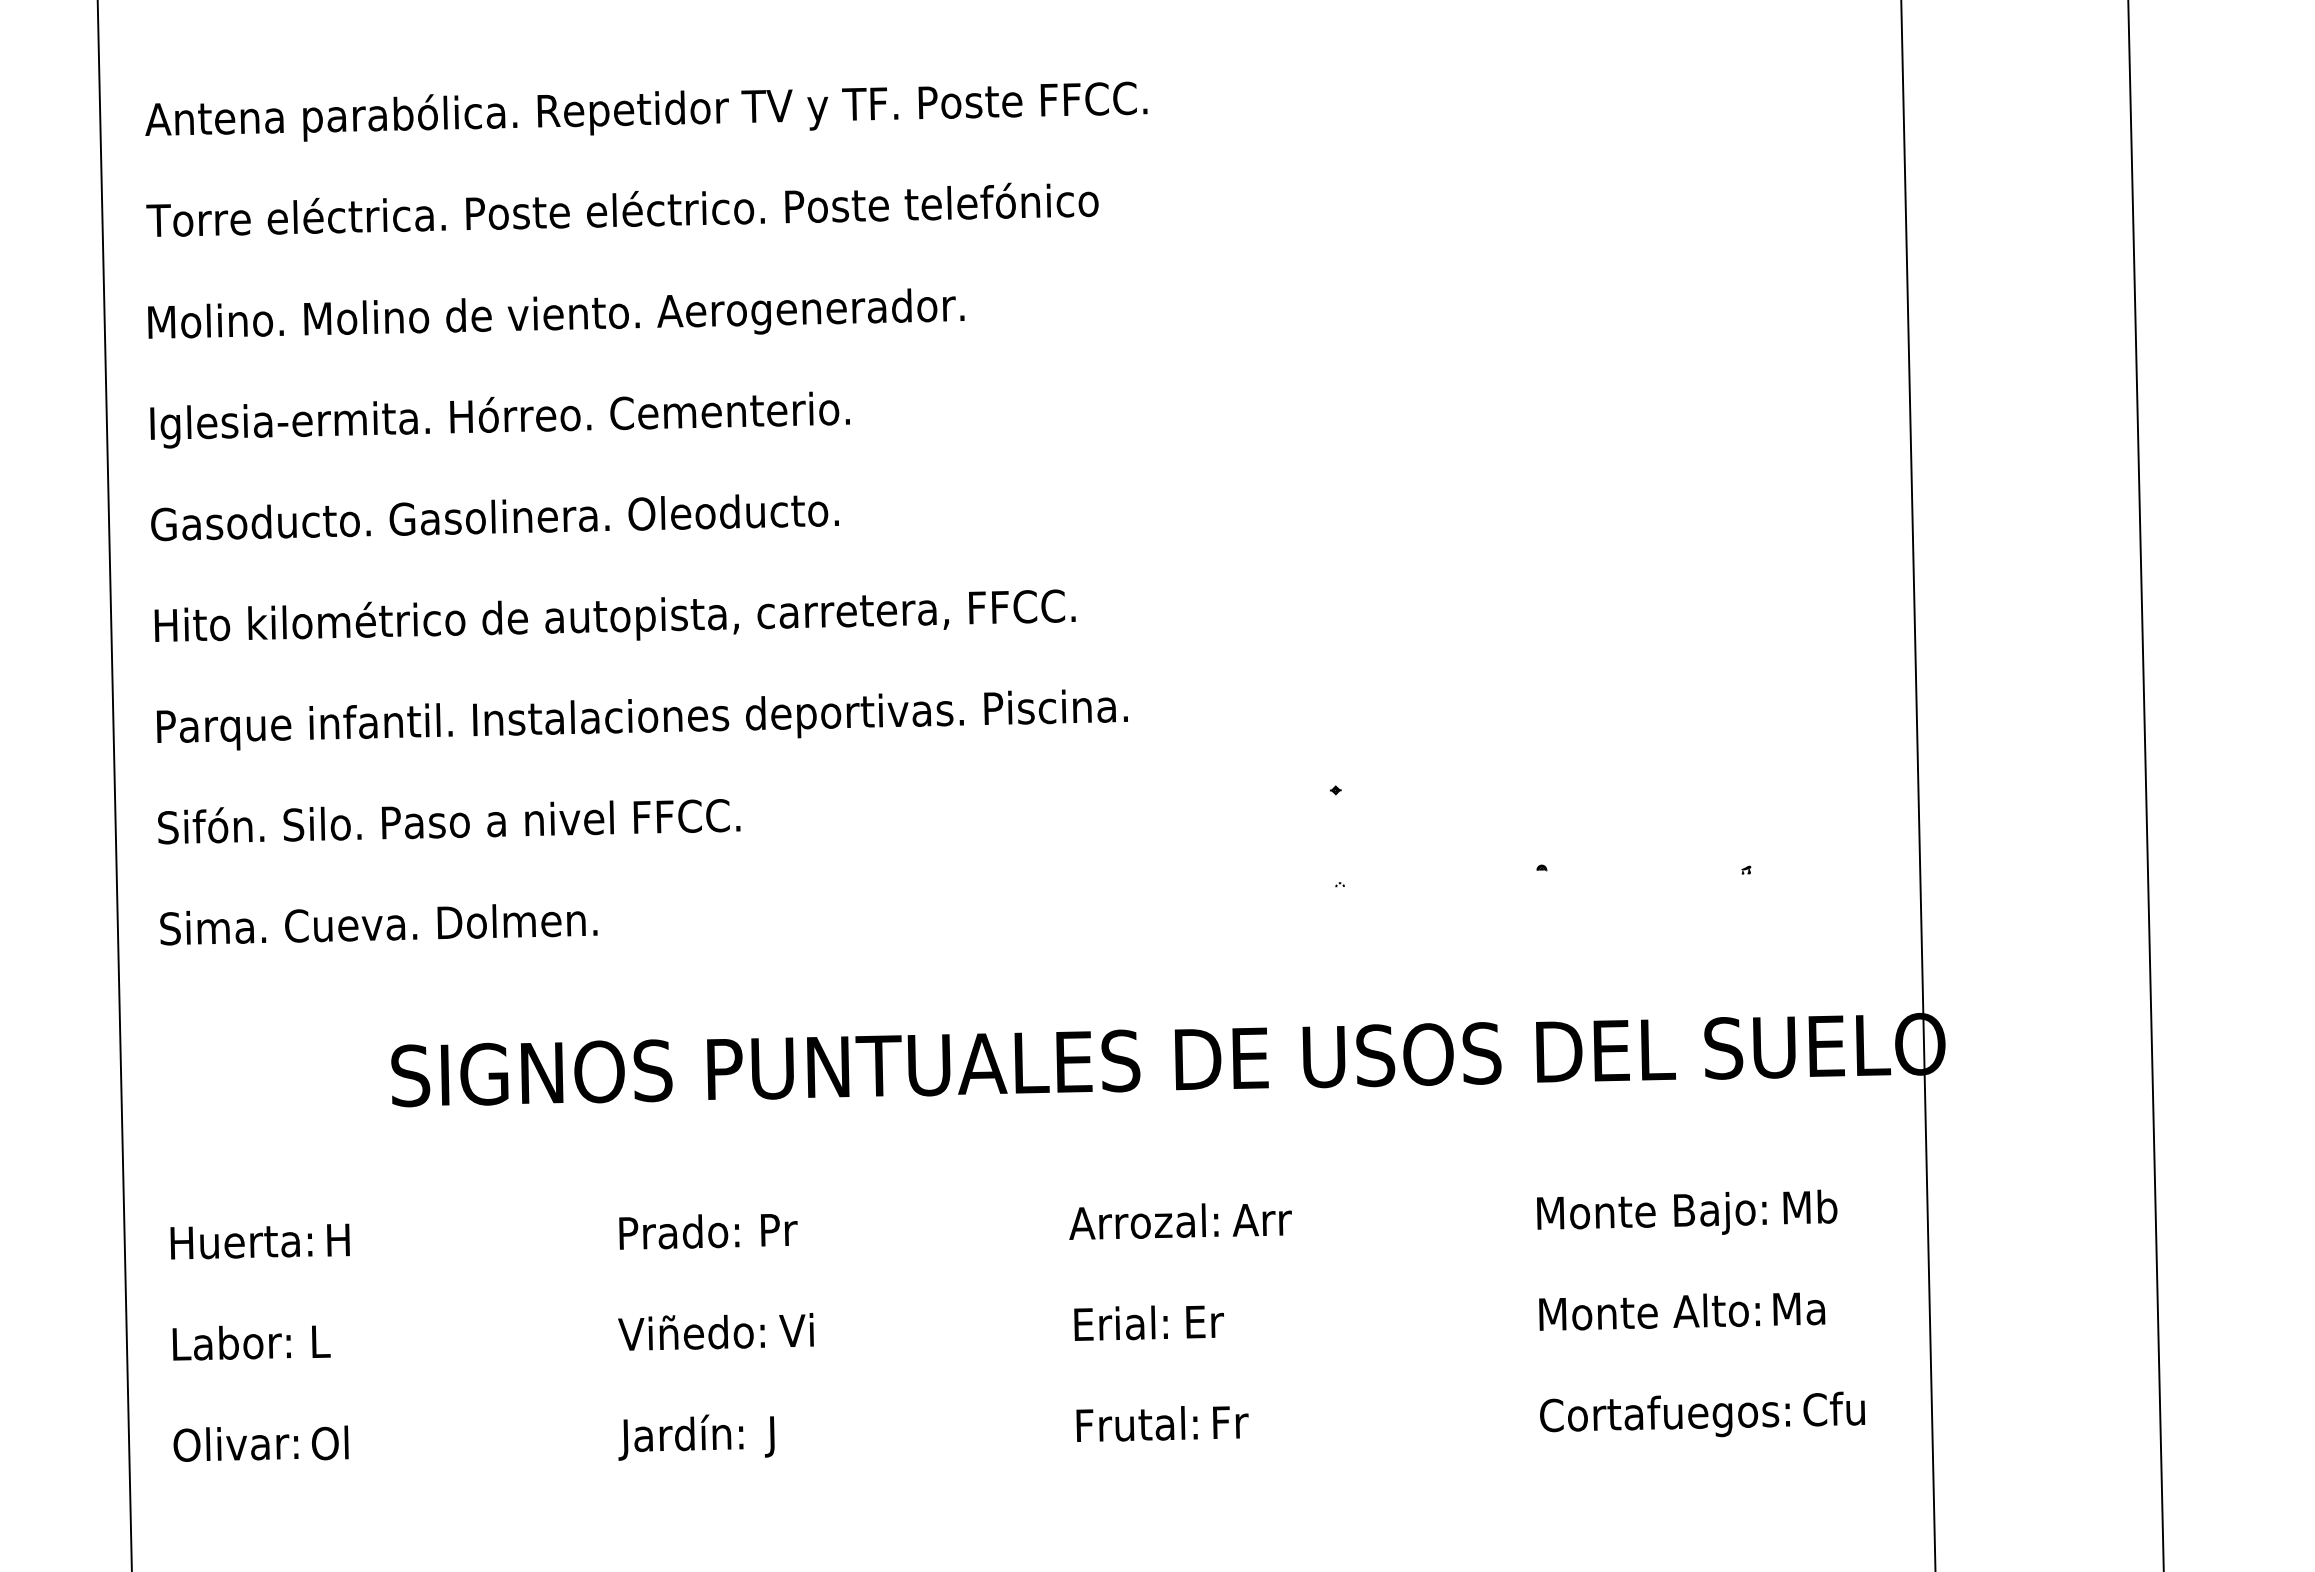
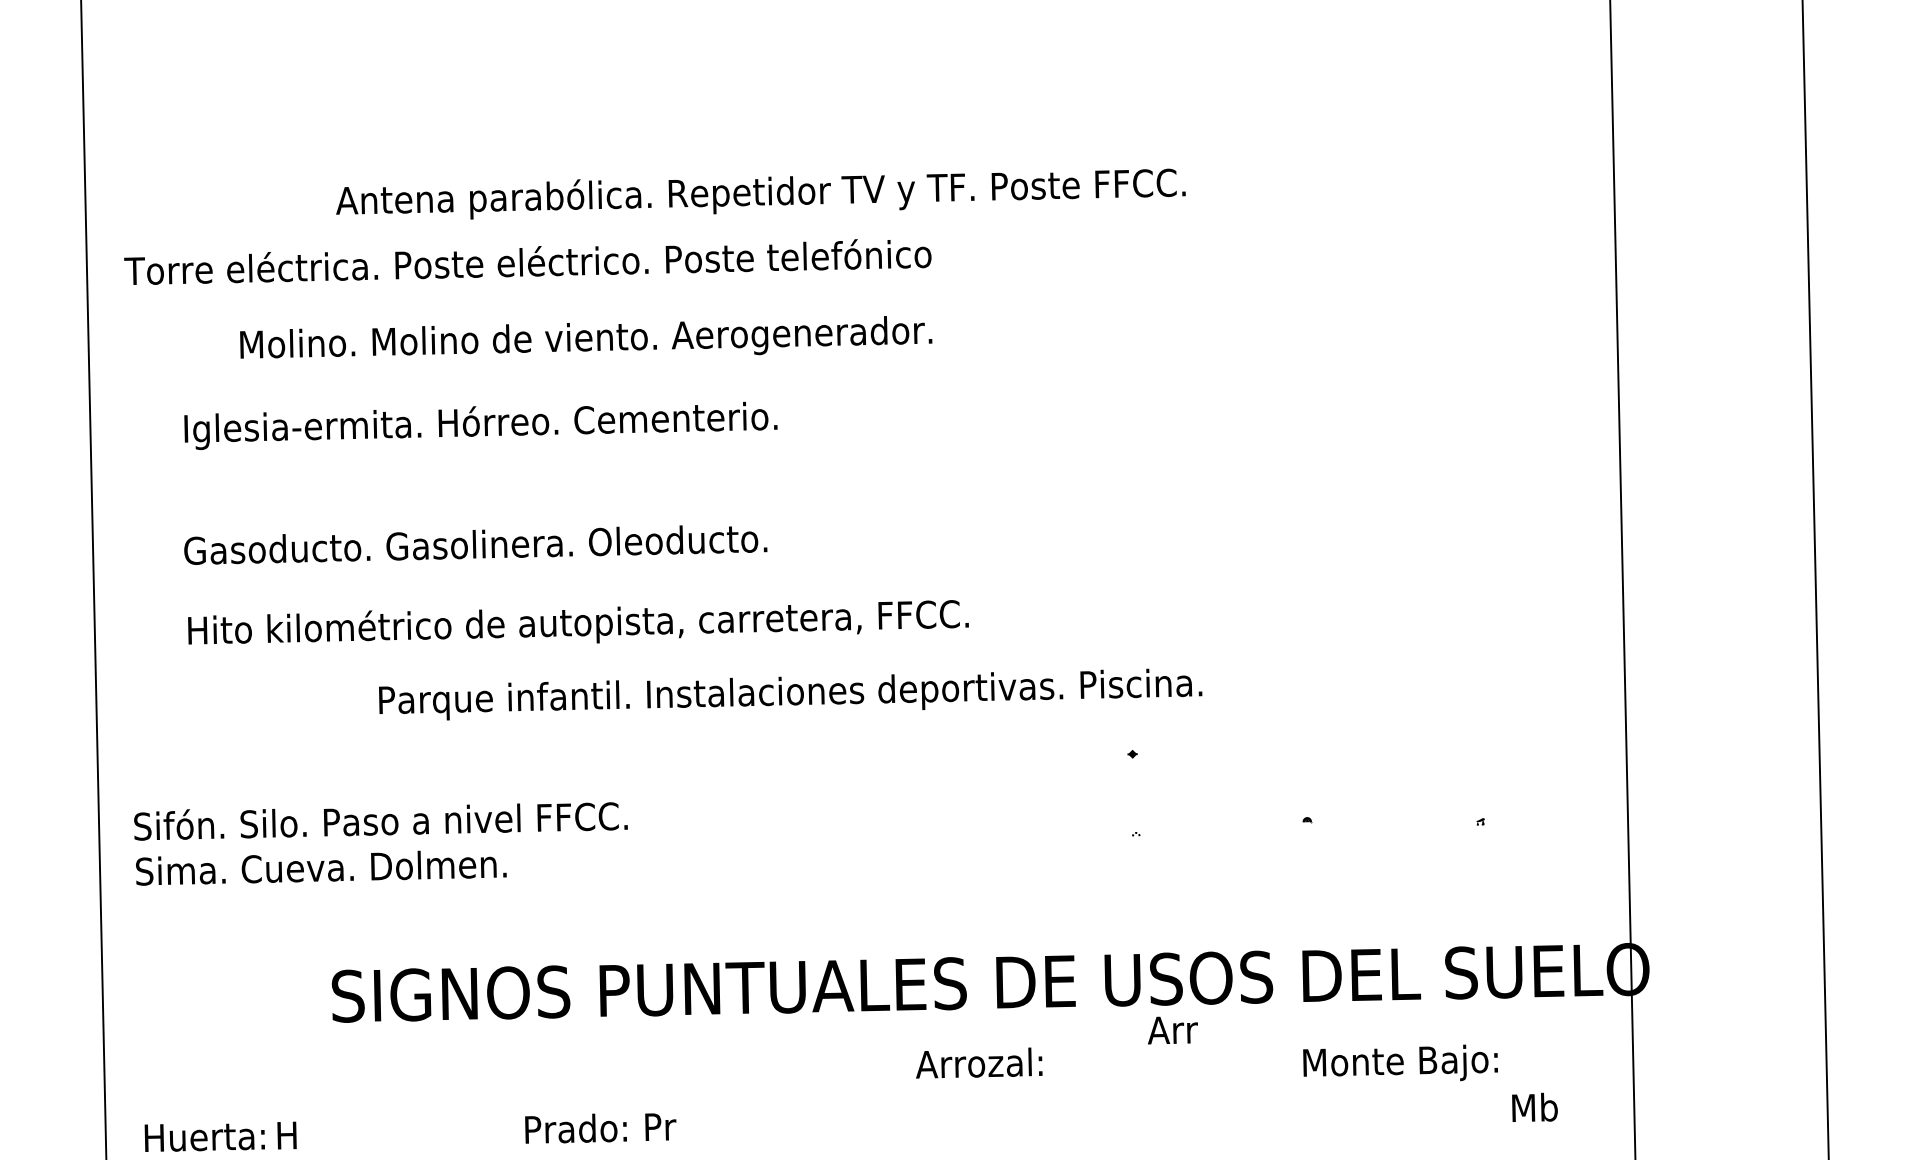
text: (646, 111) -> (761, 193), moved
text: (556, 313) -> (586, 337), moved
text: (499, 419) -> (480, 425), moved
text: (494, 517) -> (475, 544), moved
text: (614, 615) -> (577, 622), moved
text: (641, 719) -> (789, 694), moved
text: (449, 821) -> (381, 821), moved
text: (1651, 1213) -> (1400, 1062), moved
text: (1261, 1220) -> (1172, 1030), moved
text: (1143, 1221) -> (978, 1062), moved

